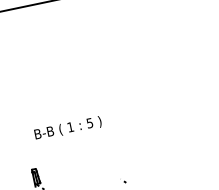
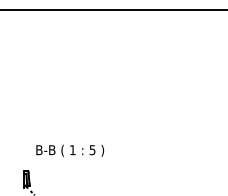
text: (68, 128) -> (70, 150), moved

